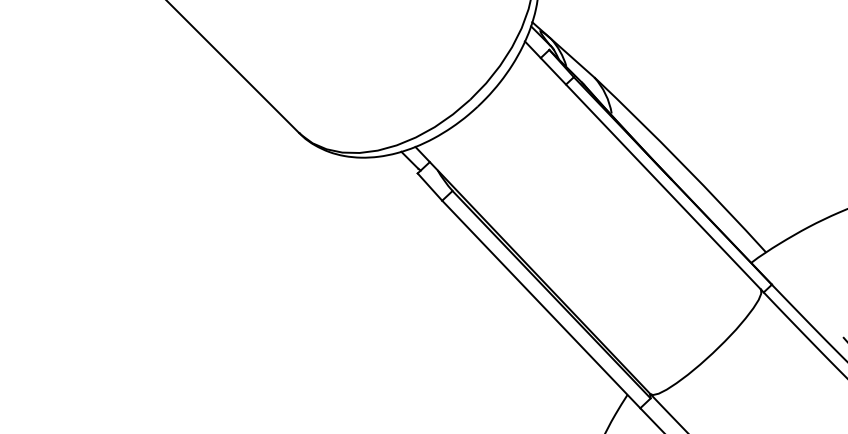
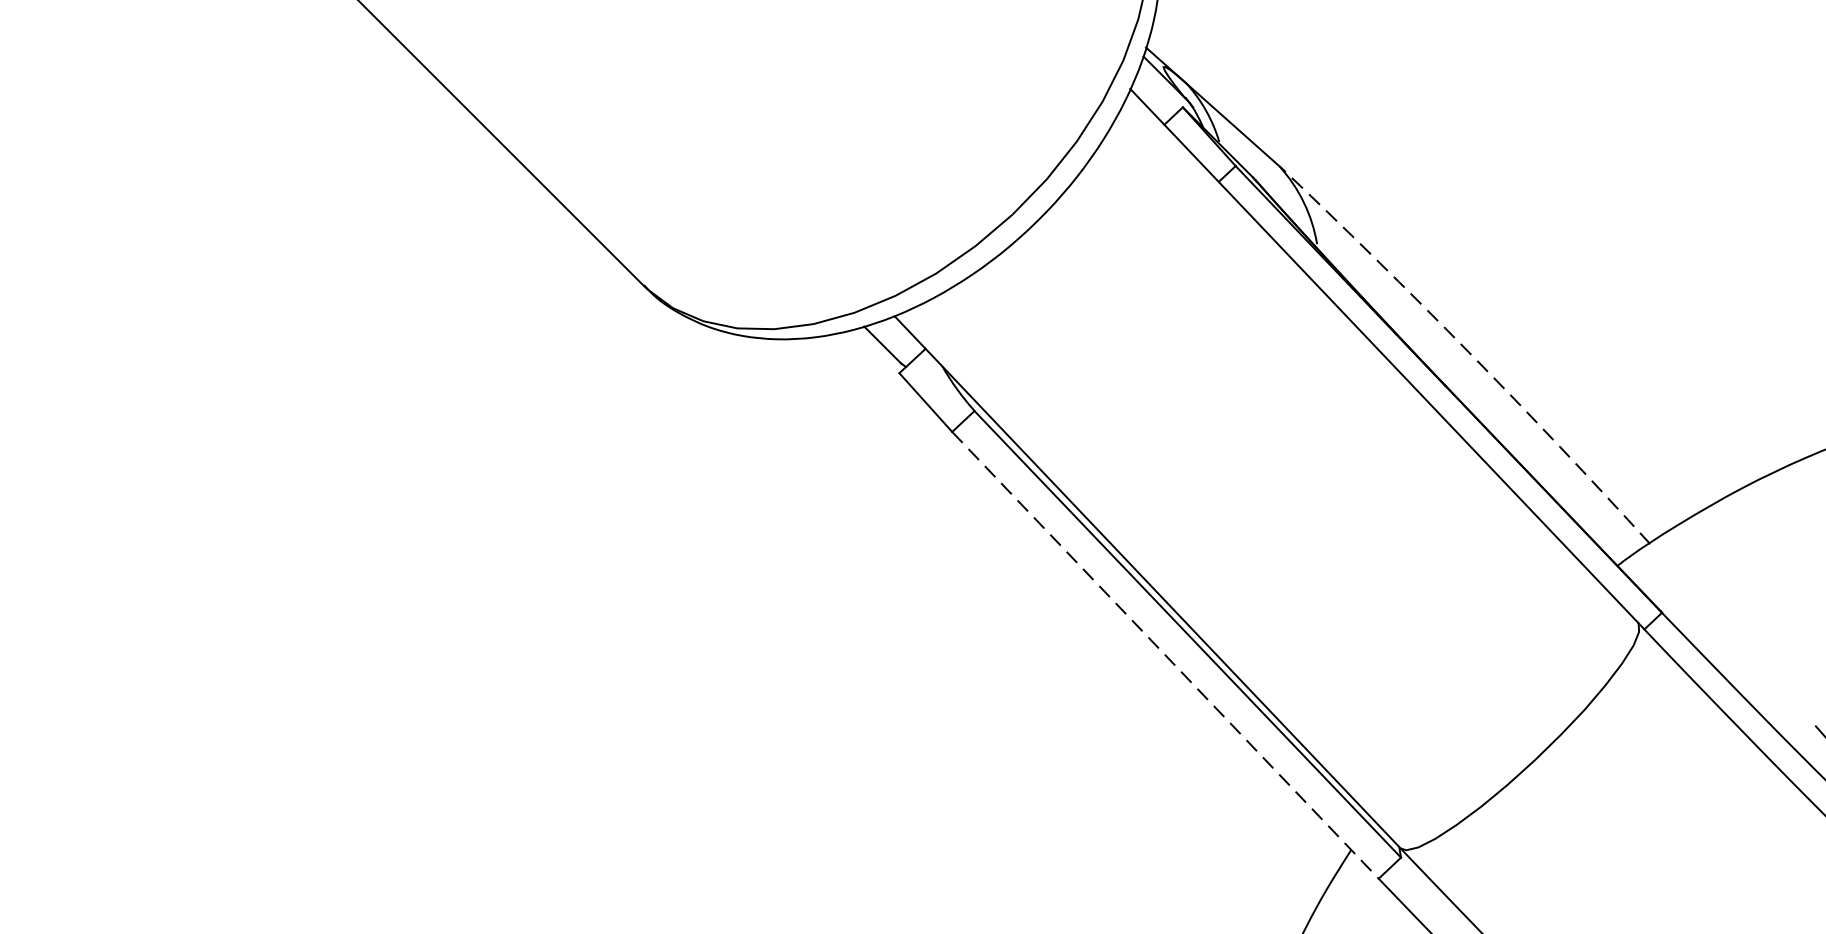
arc: (682, 163) -> (1469, 351), solid -> dashed
line: (541, 304) -> (1165, 655), solid -> dashed

